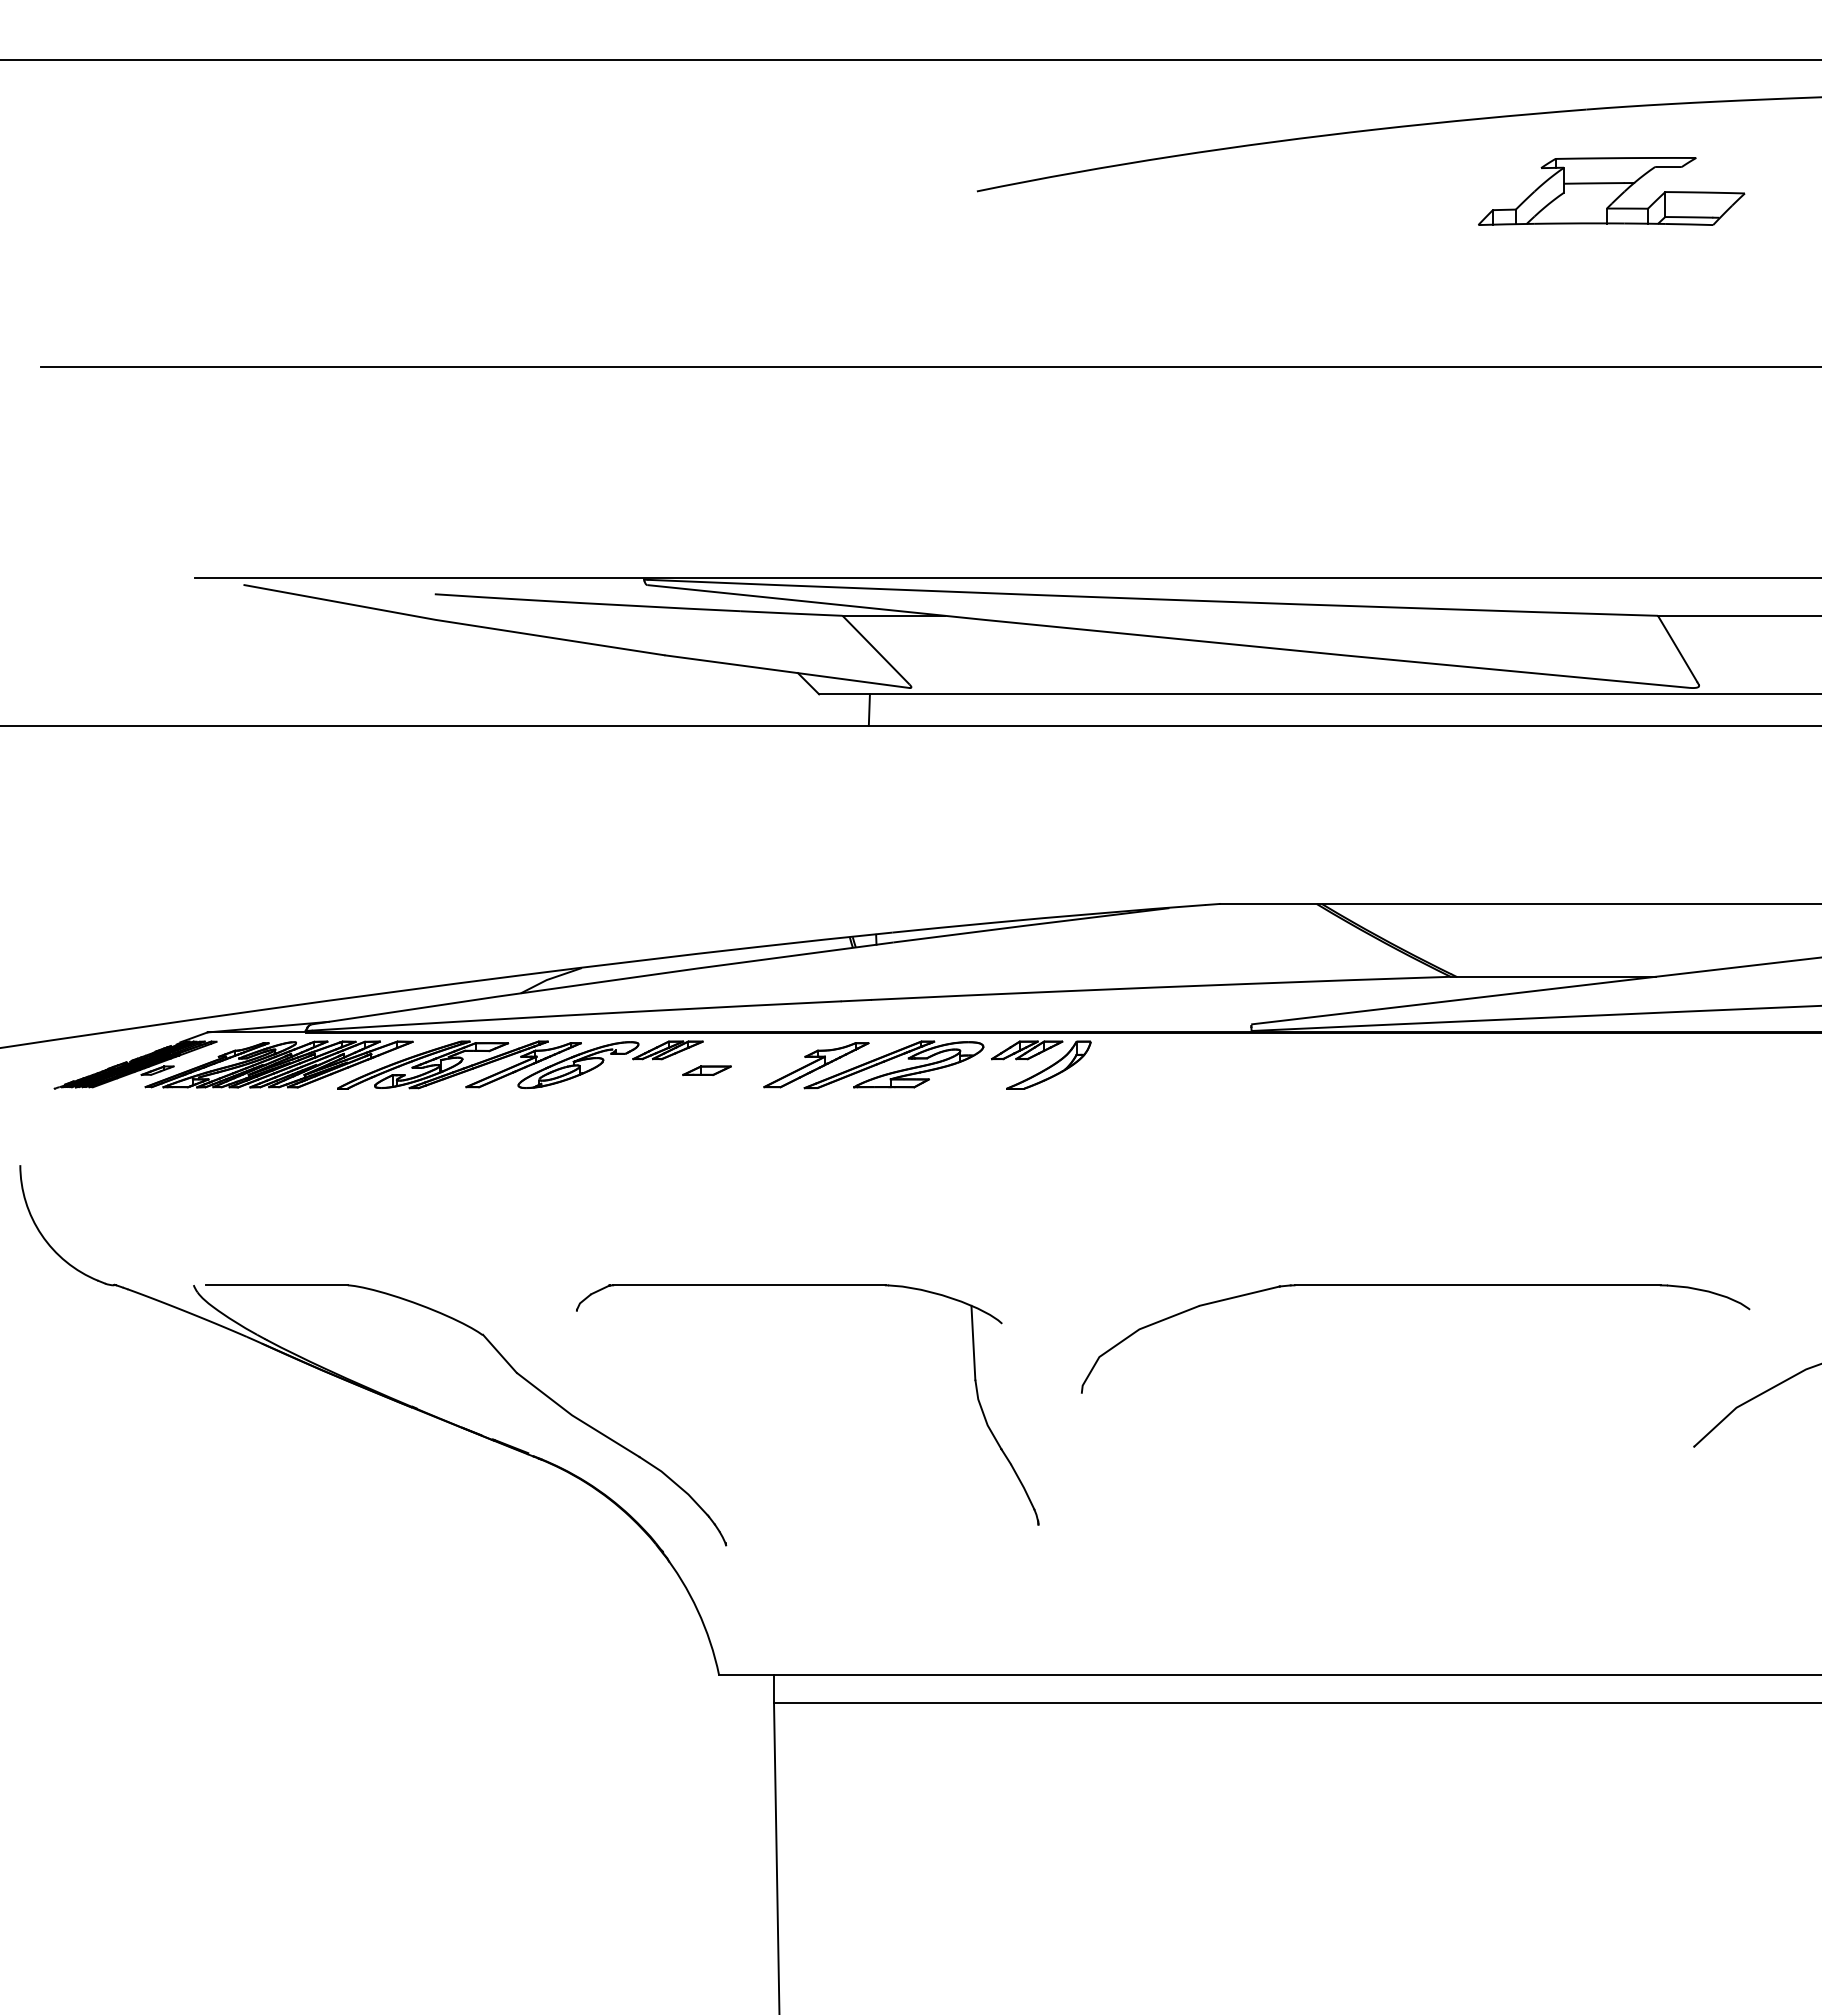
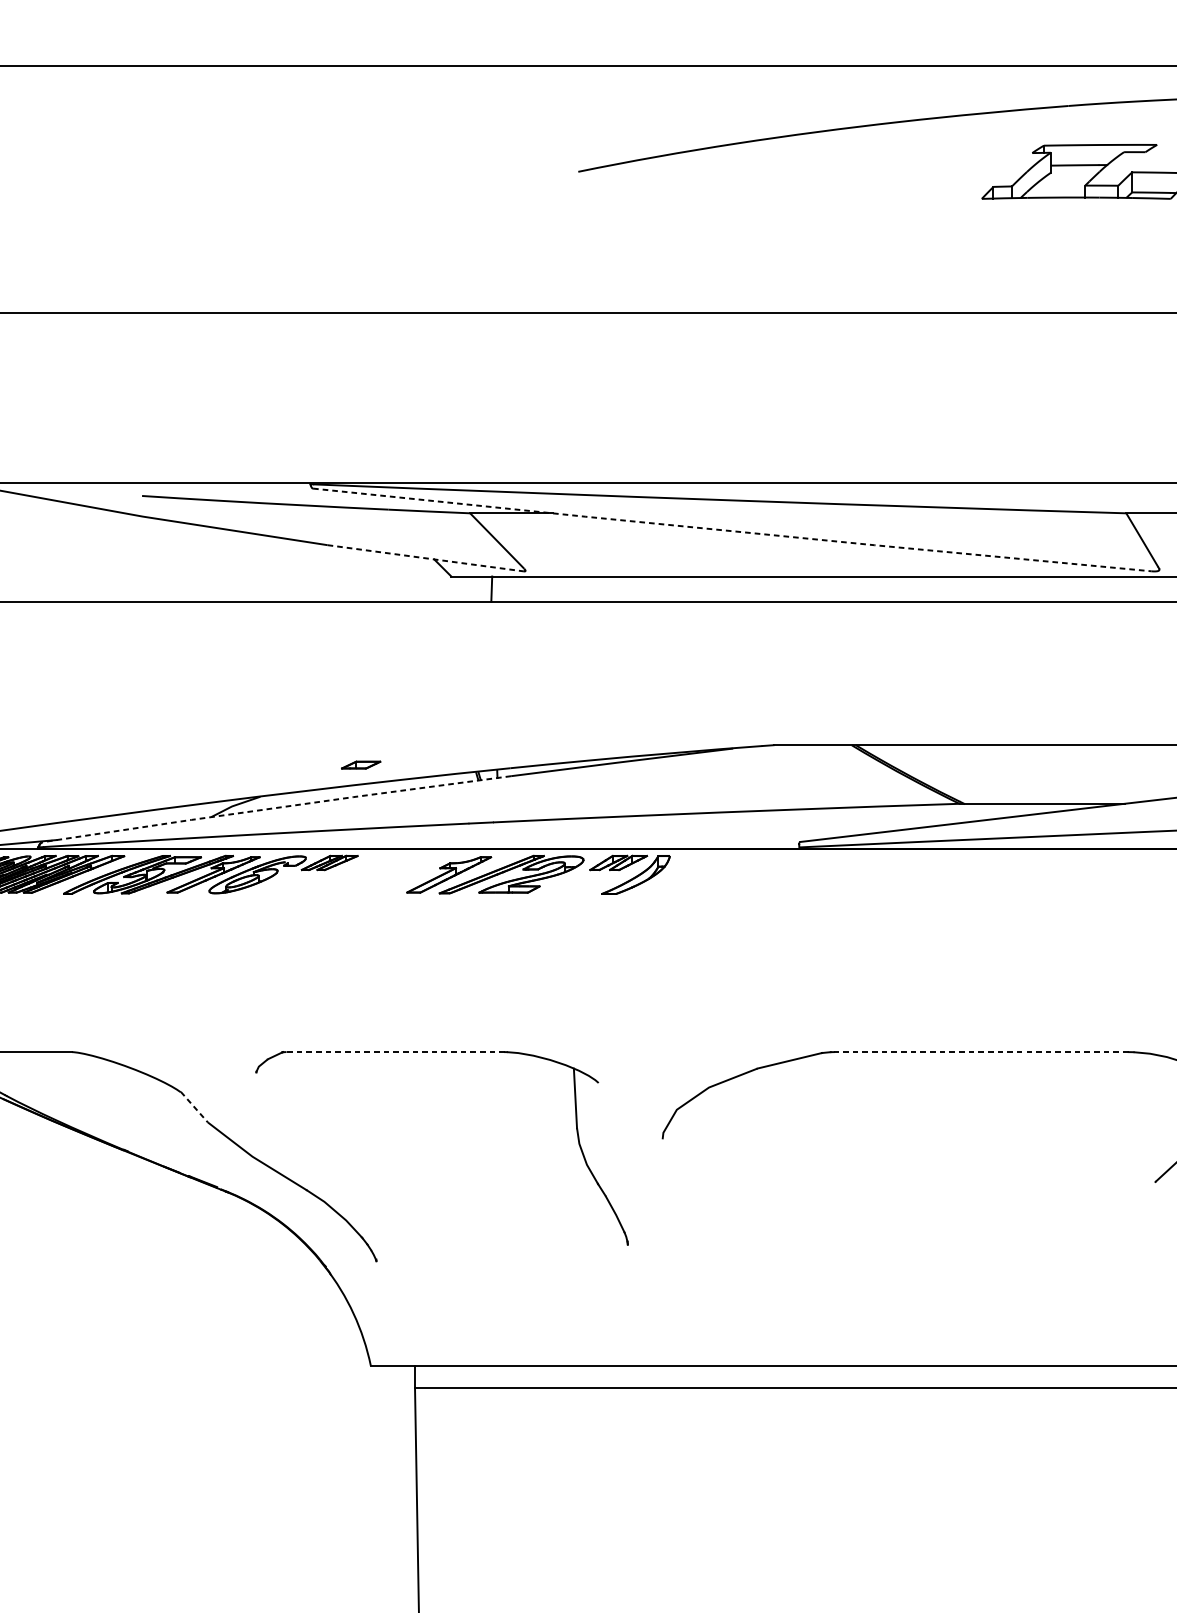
line: (1168, 638) -> (732, 531), solid -> dashed
line: (787, 671) -> (425, 558), solid -> dashed
line: (601, 982) -> (276, 808), solid -> dashed
part: (706, 1070) -> (360, 764), moved
line: (749, 1285) -> (395, 1052), solid -> dashed
line: (1477, 1285) -> (981, 1052), solid -> dashed
line: (500, 1354) -> (194, 1107), solid -> dashed

